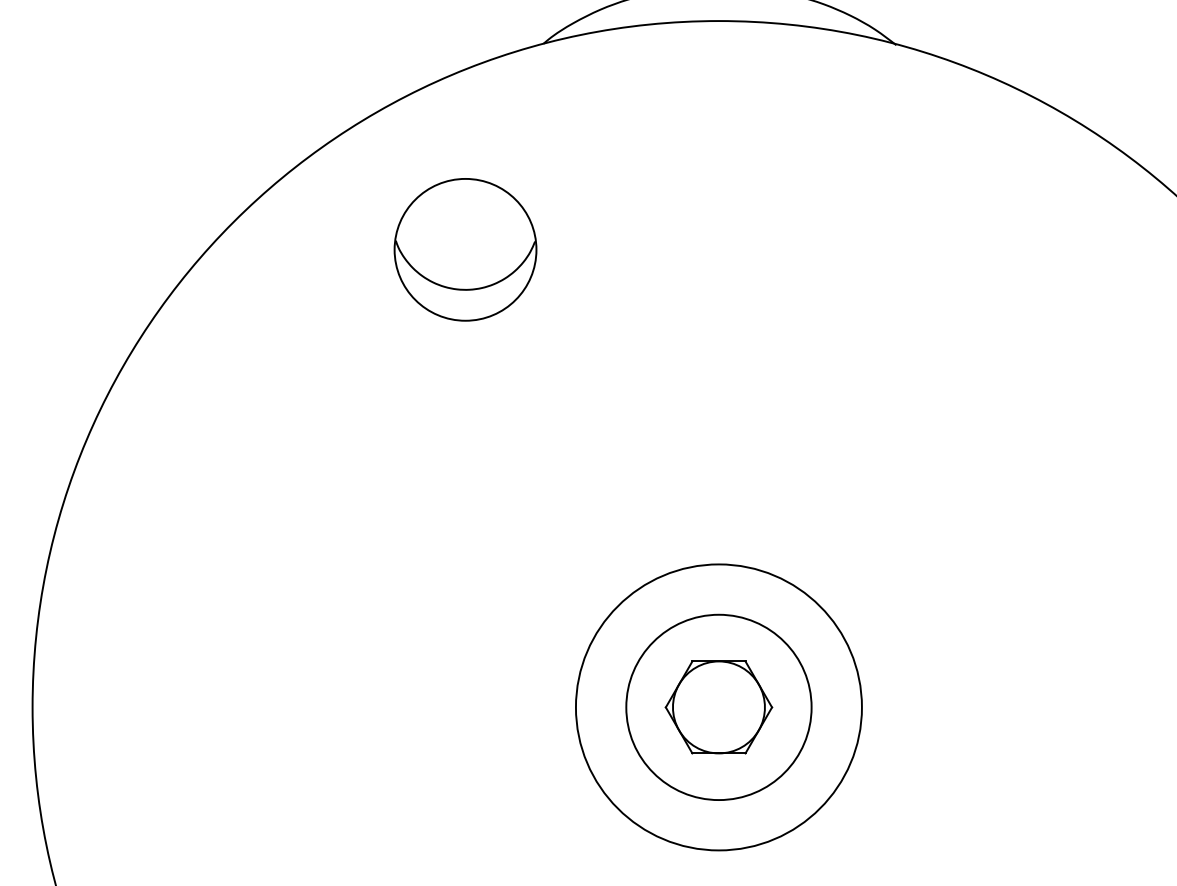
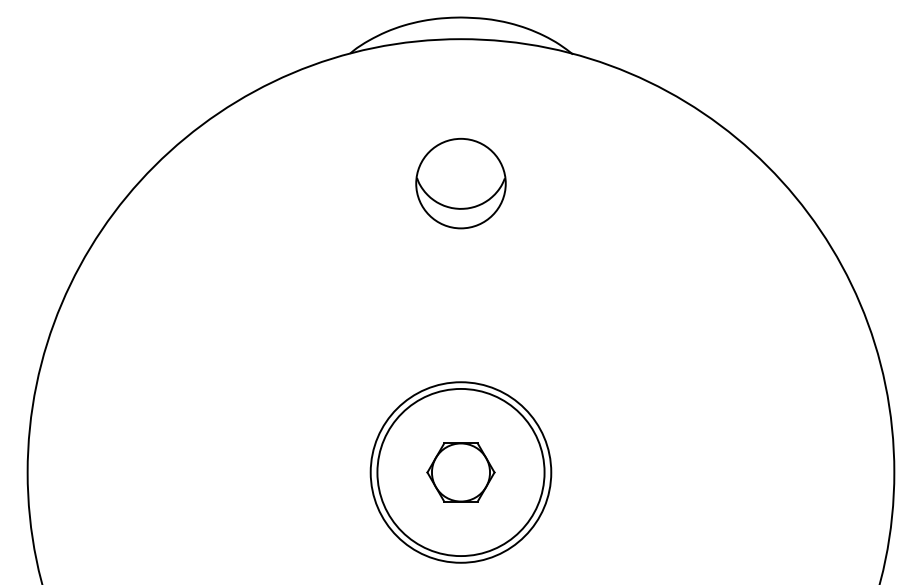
part: (464, 249) -> (460, 183), moved
circle: (718, 707) -> (460, 472), size x1.43

